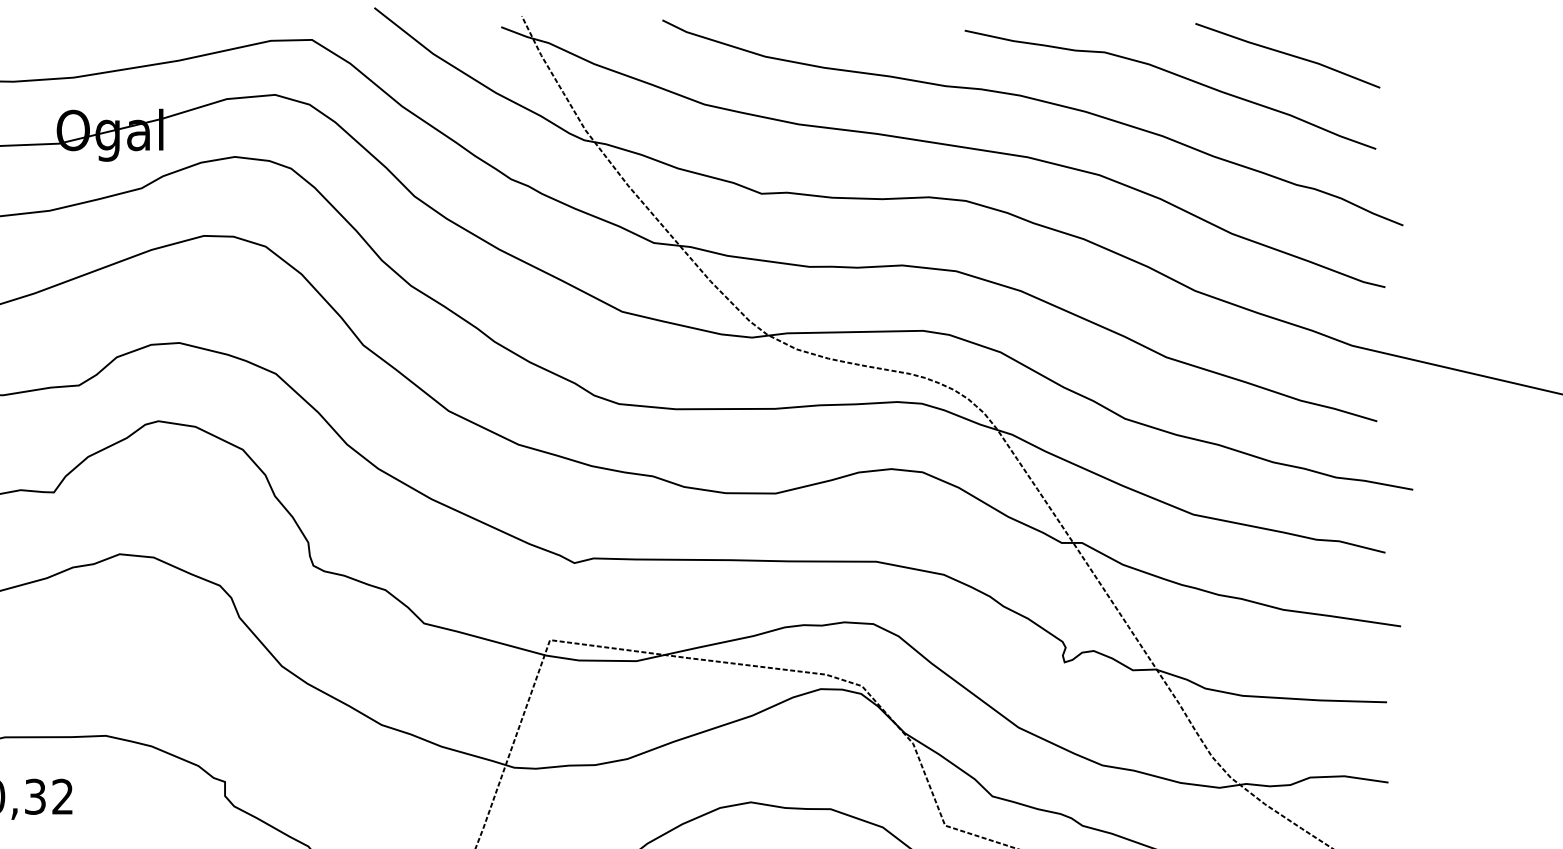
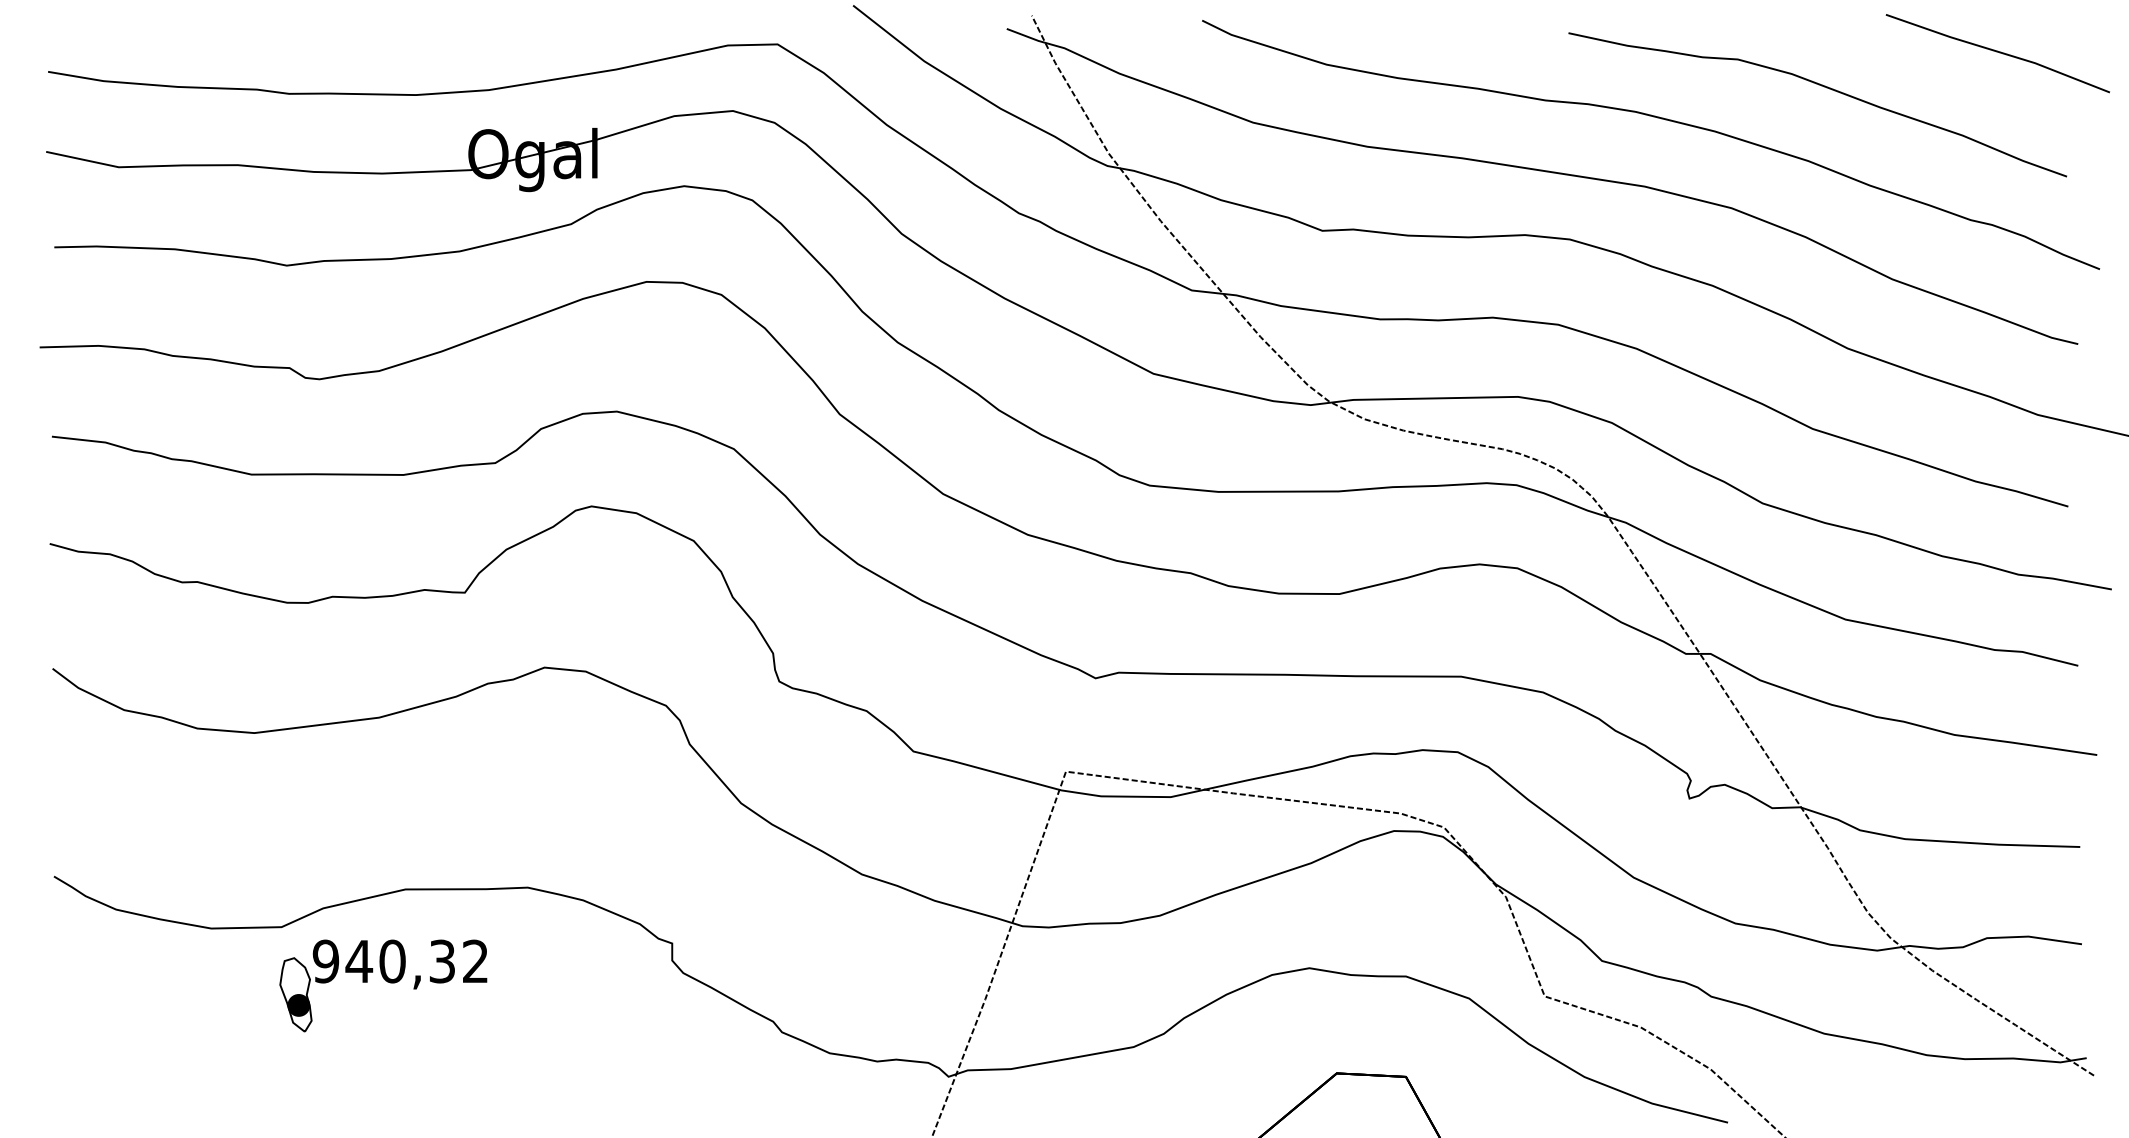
part: (1287, 55) -> (1997, 53), moved

